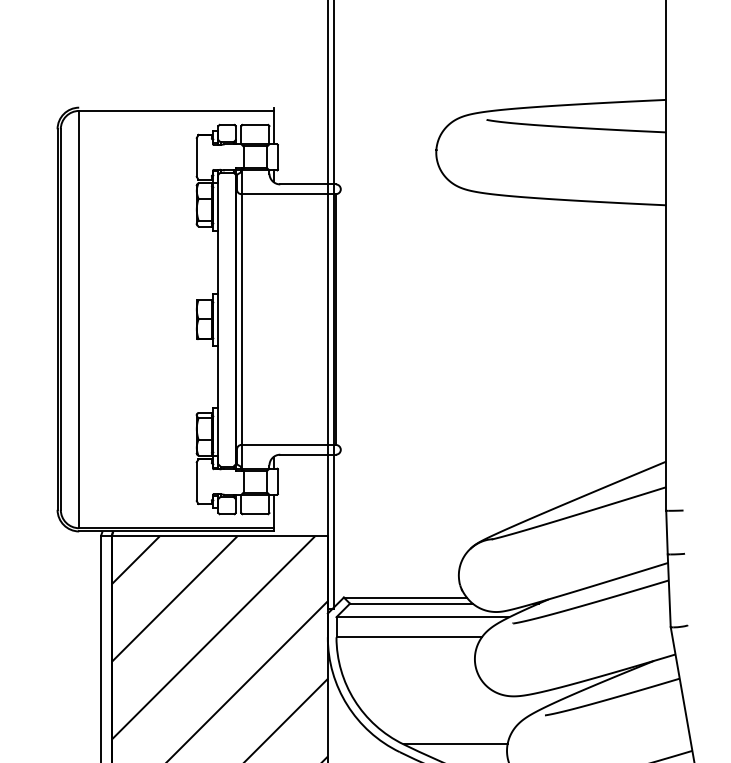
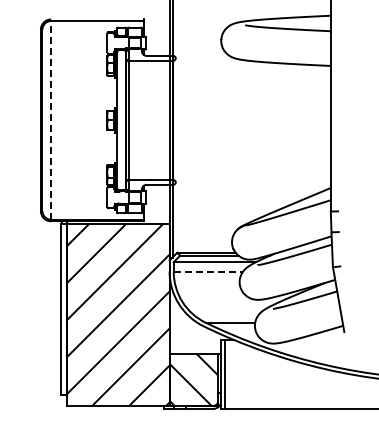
line: (79, 317) -> (51, 119), solid -> dashed
line: (409, 636) -> (208, 271), solid -> dashed

